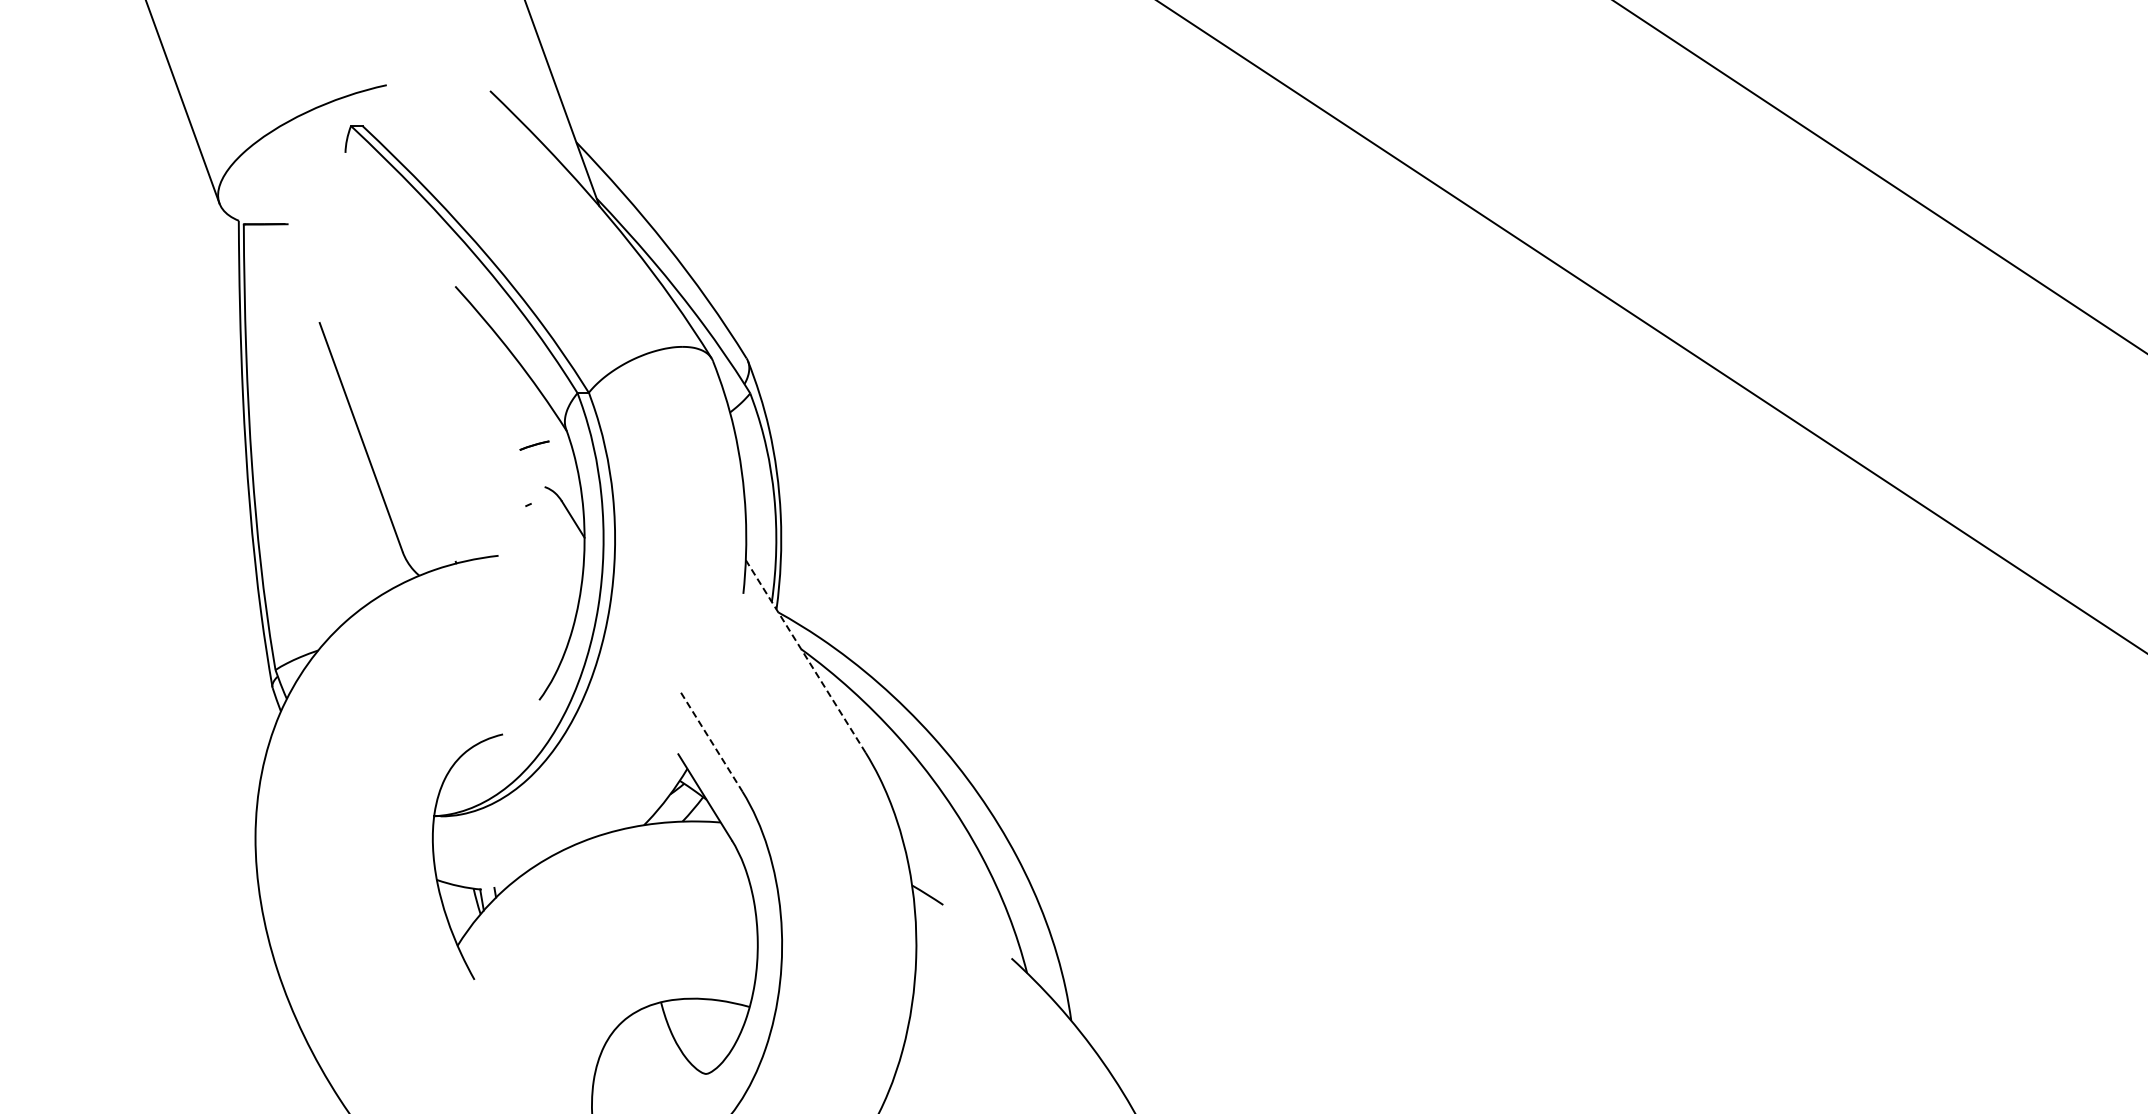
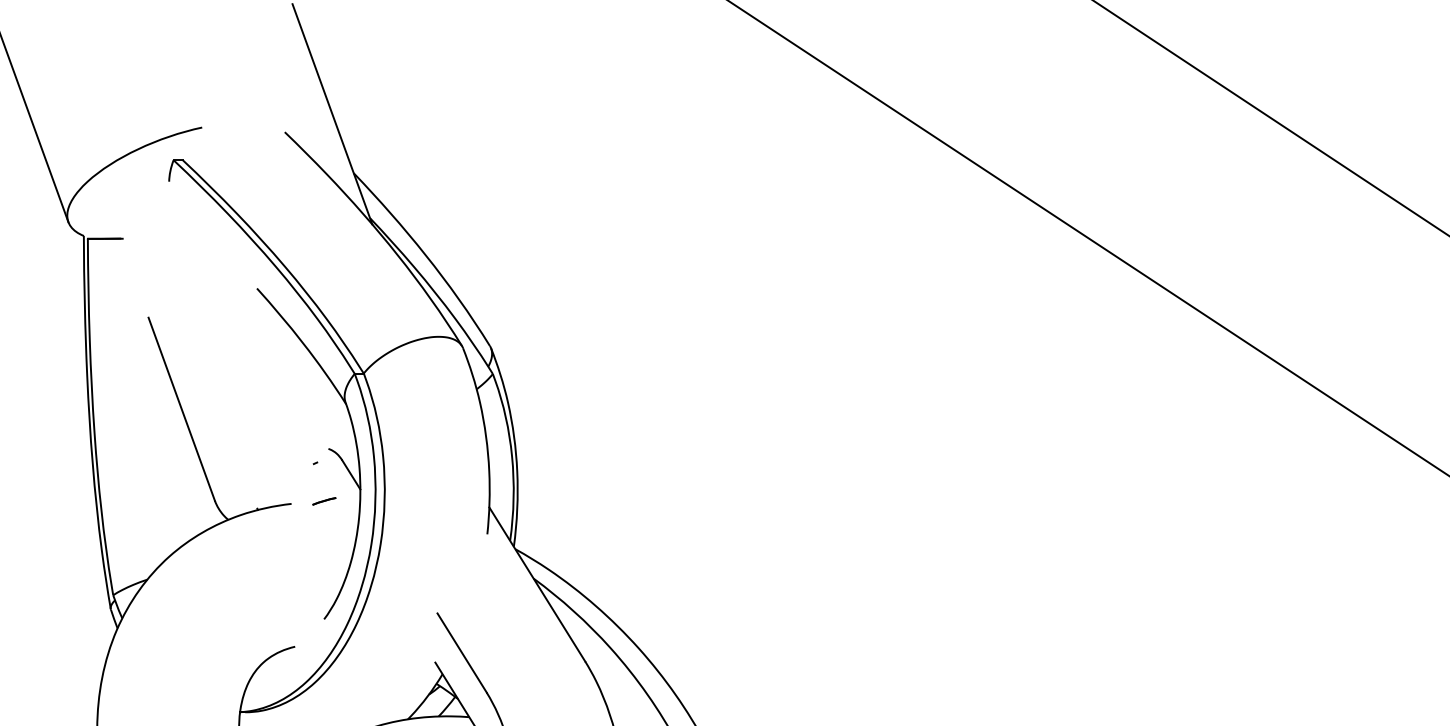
line: (534, 445) -> (324, 501), moved
line: (805, 656) -> (537, 584), dashed -> solid
line: (712, 742) -> (462, 653), dashed -> solid

